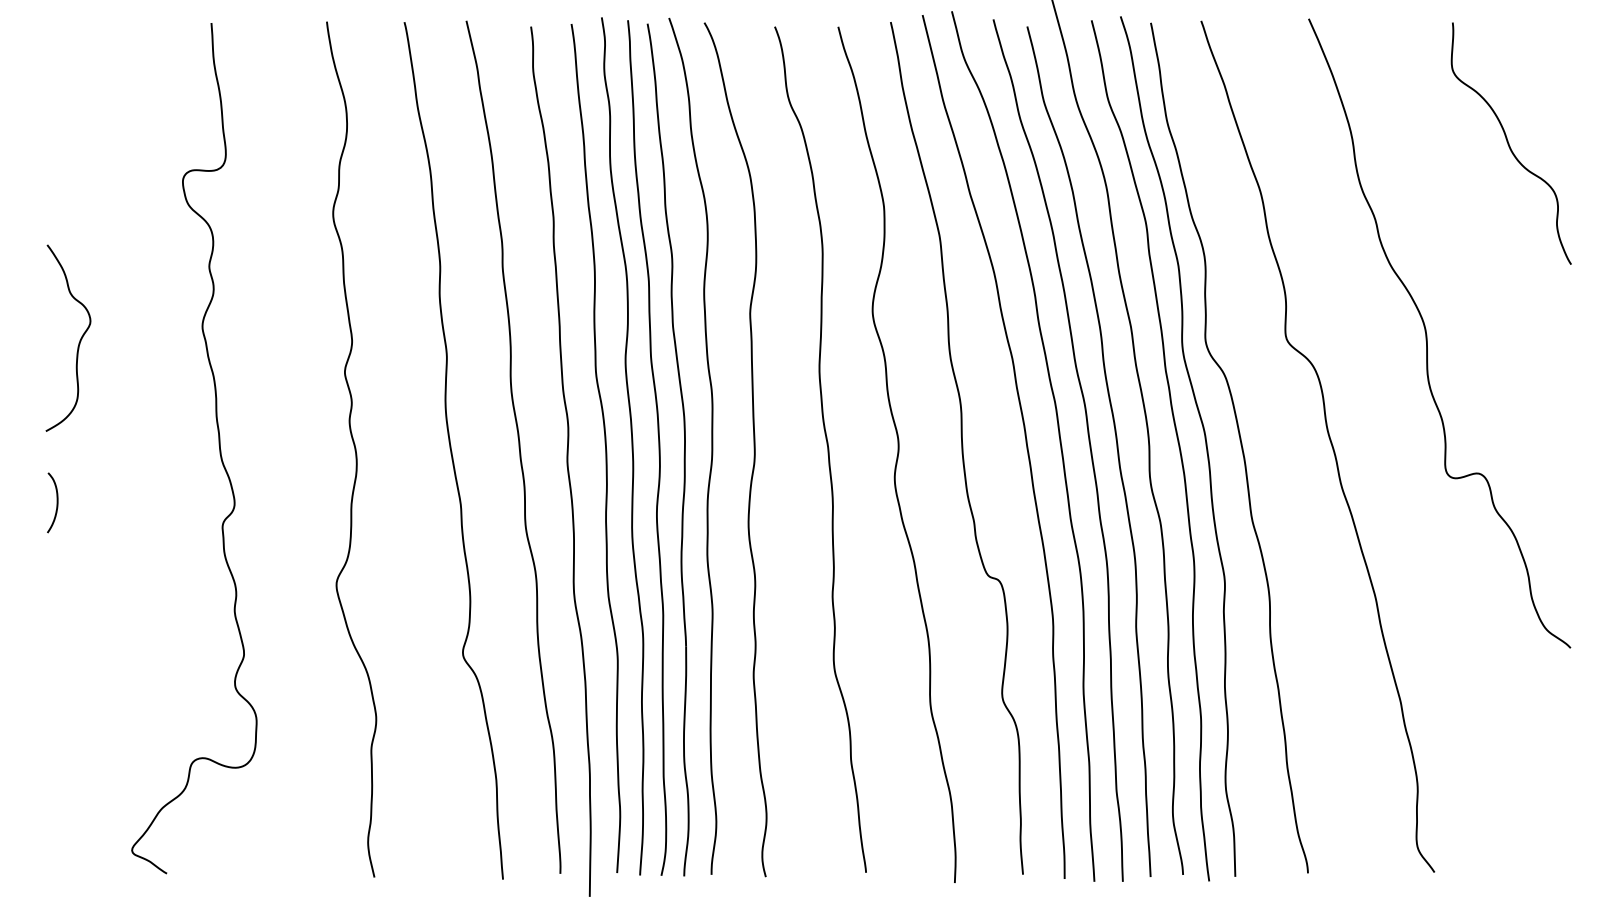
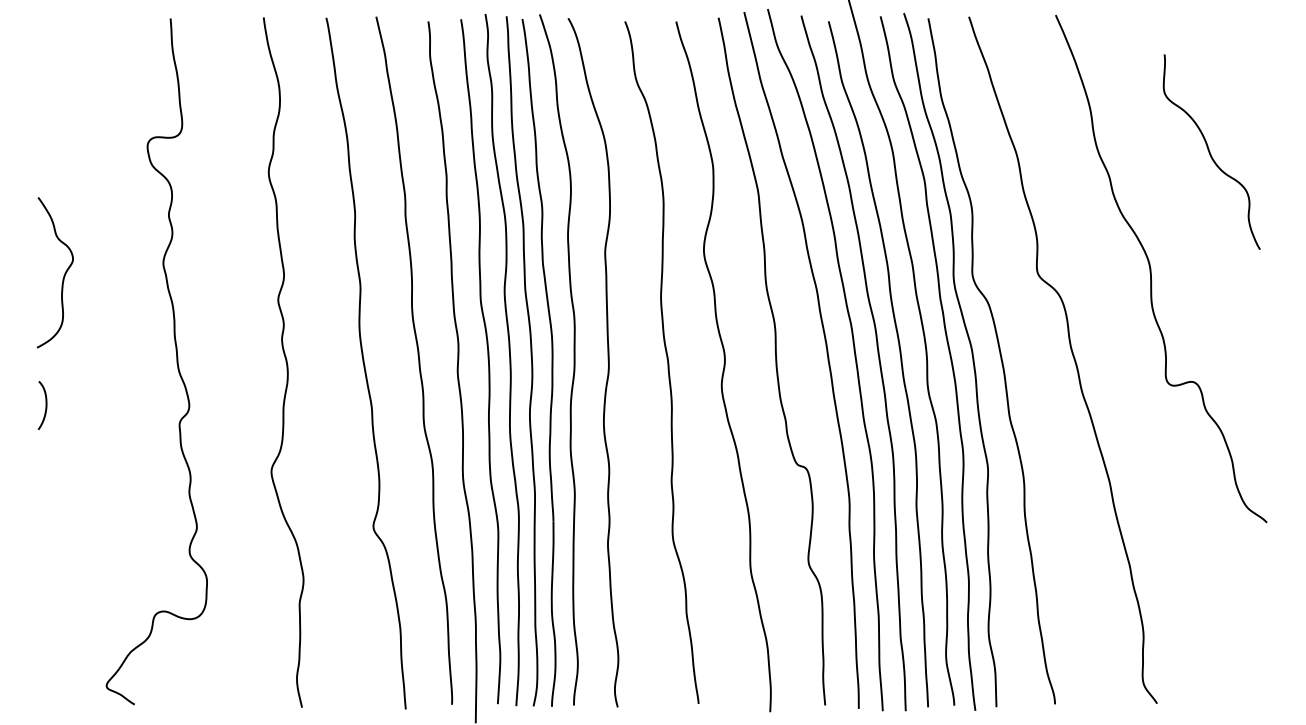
curve: (1509, 143) -> (1210, 151), moved

